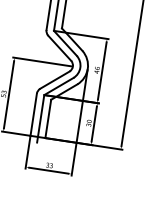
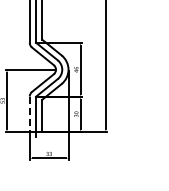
line: (33, 115) -> (29, 114), solid -> dashed

